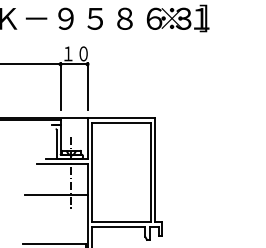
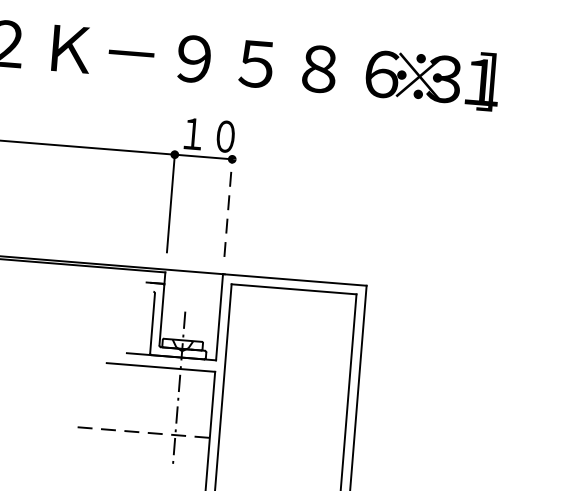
line: (87, 86) -> (228, 206), solid -> dashed
line: (56, 195) -> (143, 433), solid -> dashed

